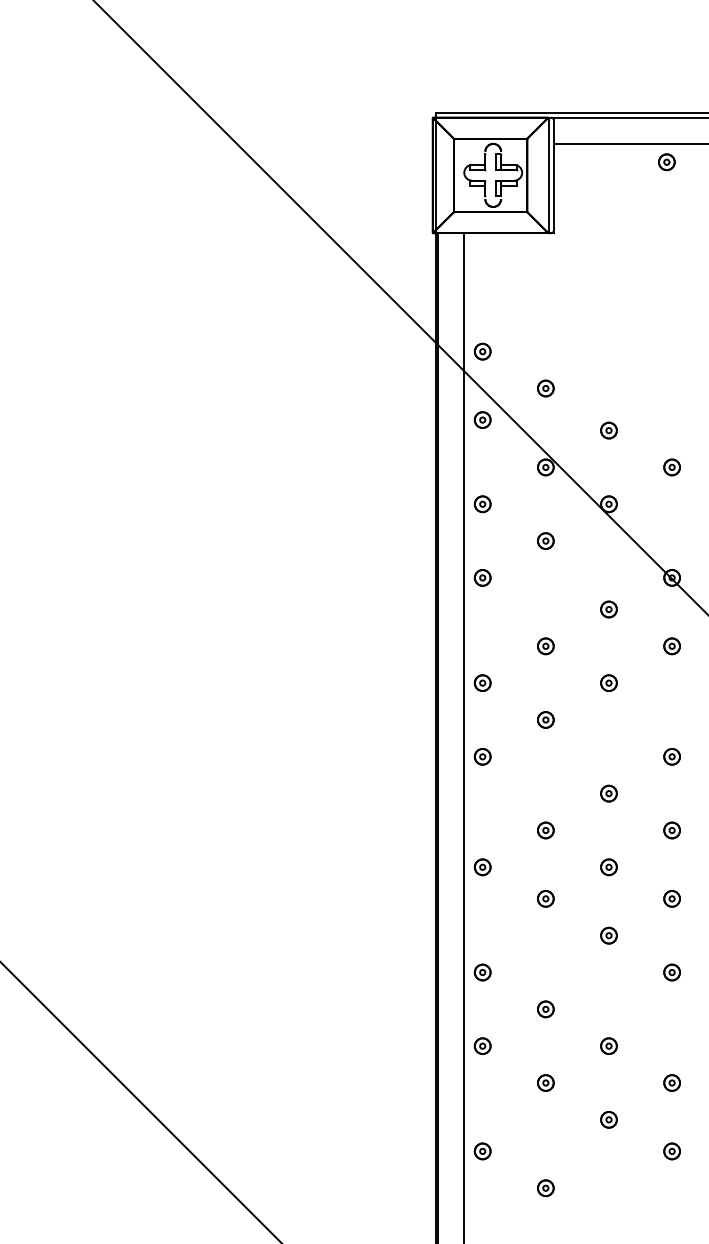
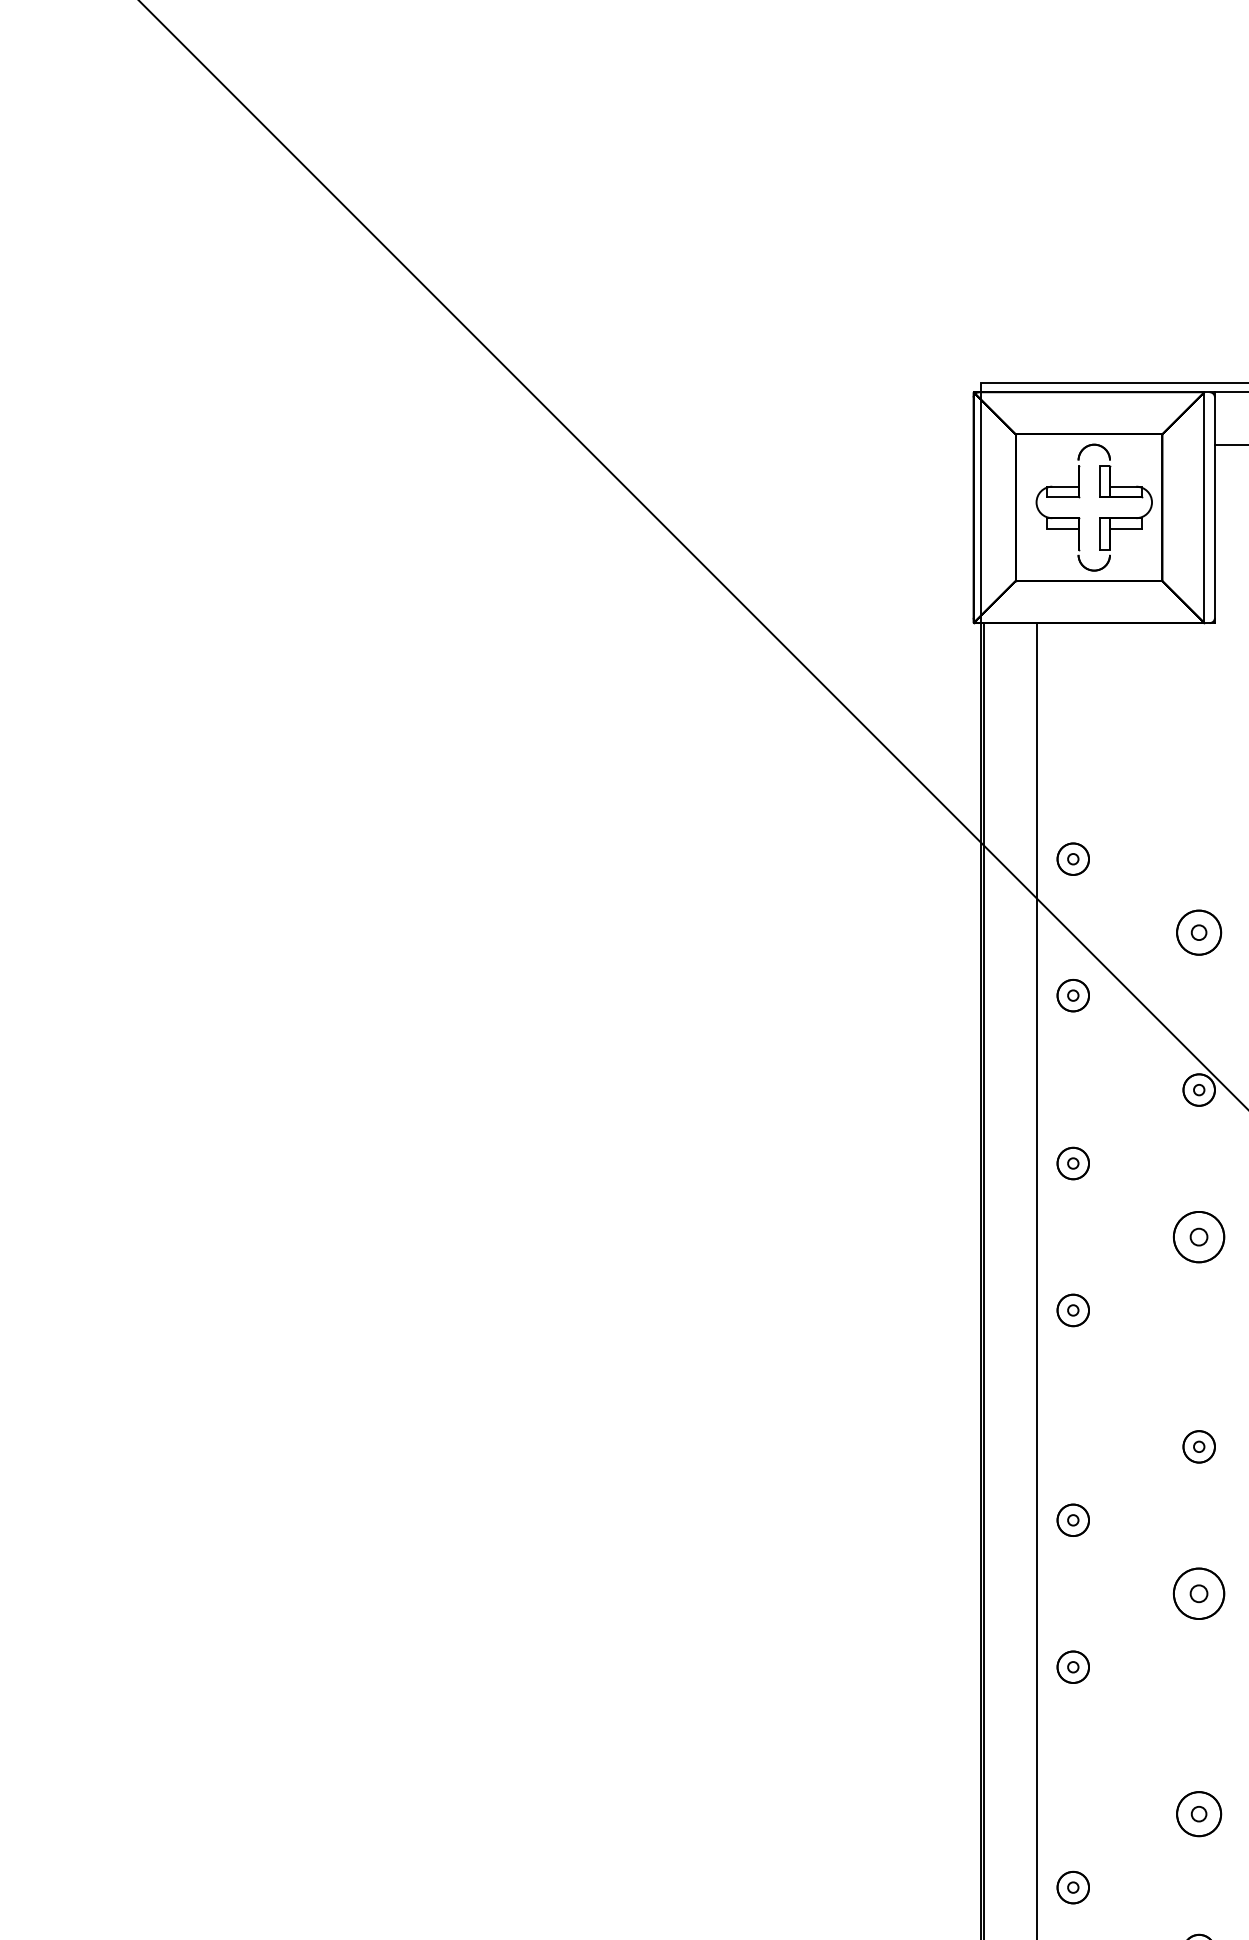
part: (545, 388) -> (1198, 932), size x1.4
part: (545, 540) -> (1198, 1235), size x1.6
part: (545, 719) -> (1198, 1592), size x1.6
part: (545, 830) -> (1198, 1814), size x1.4

